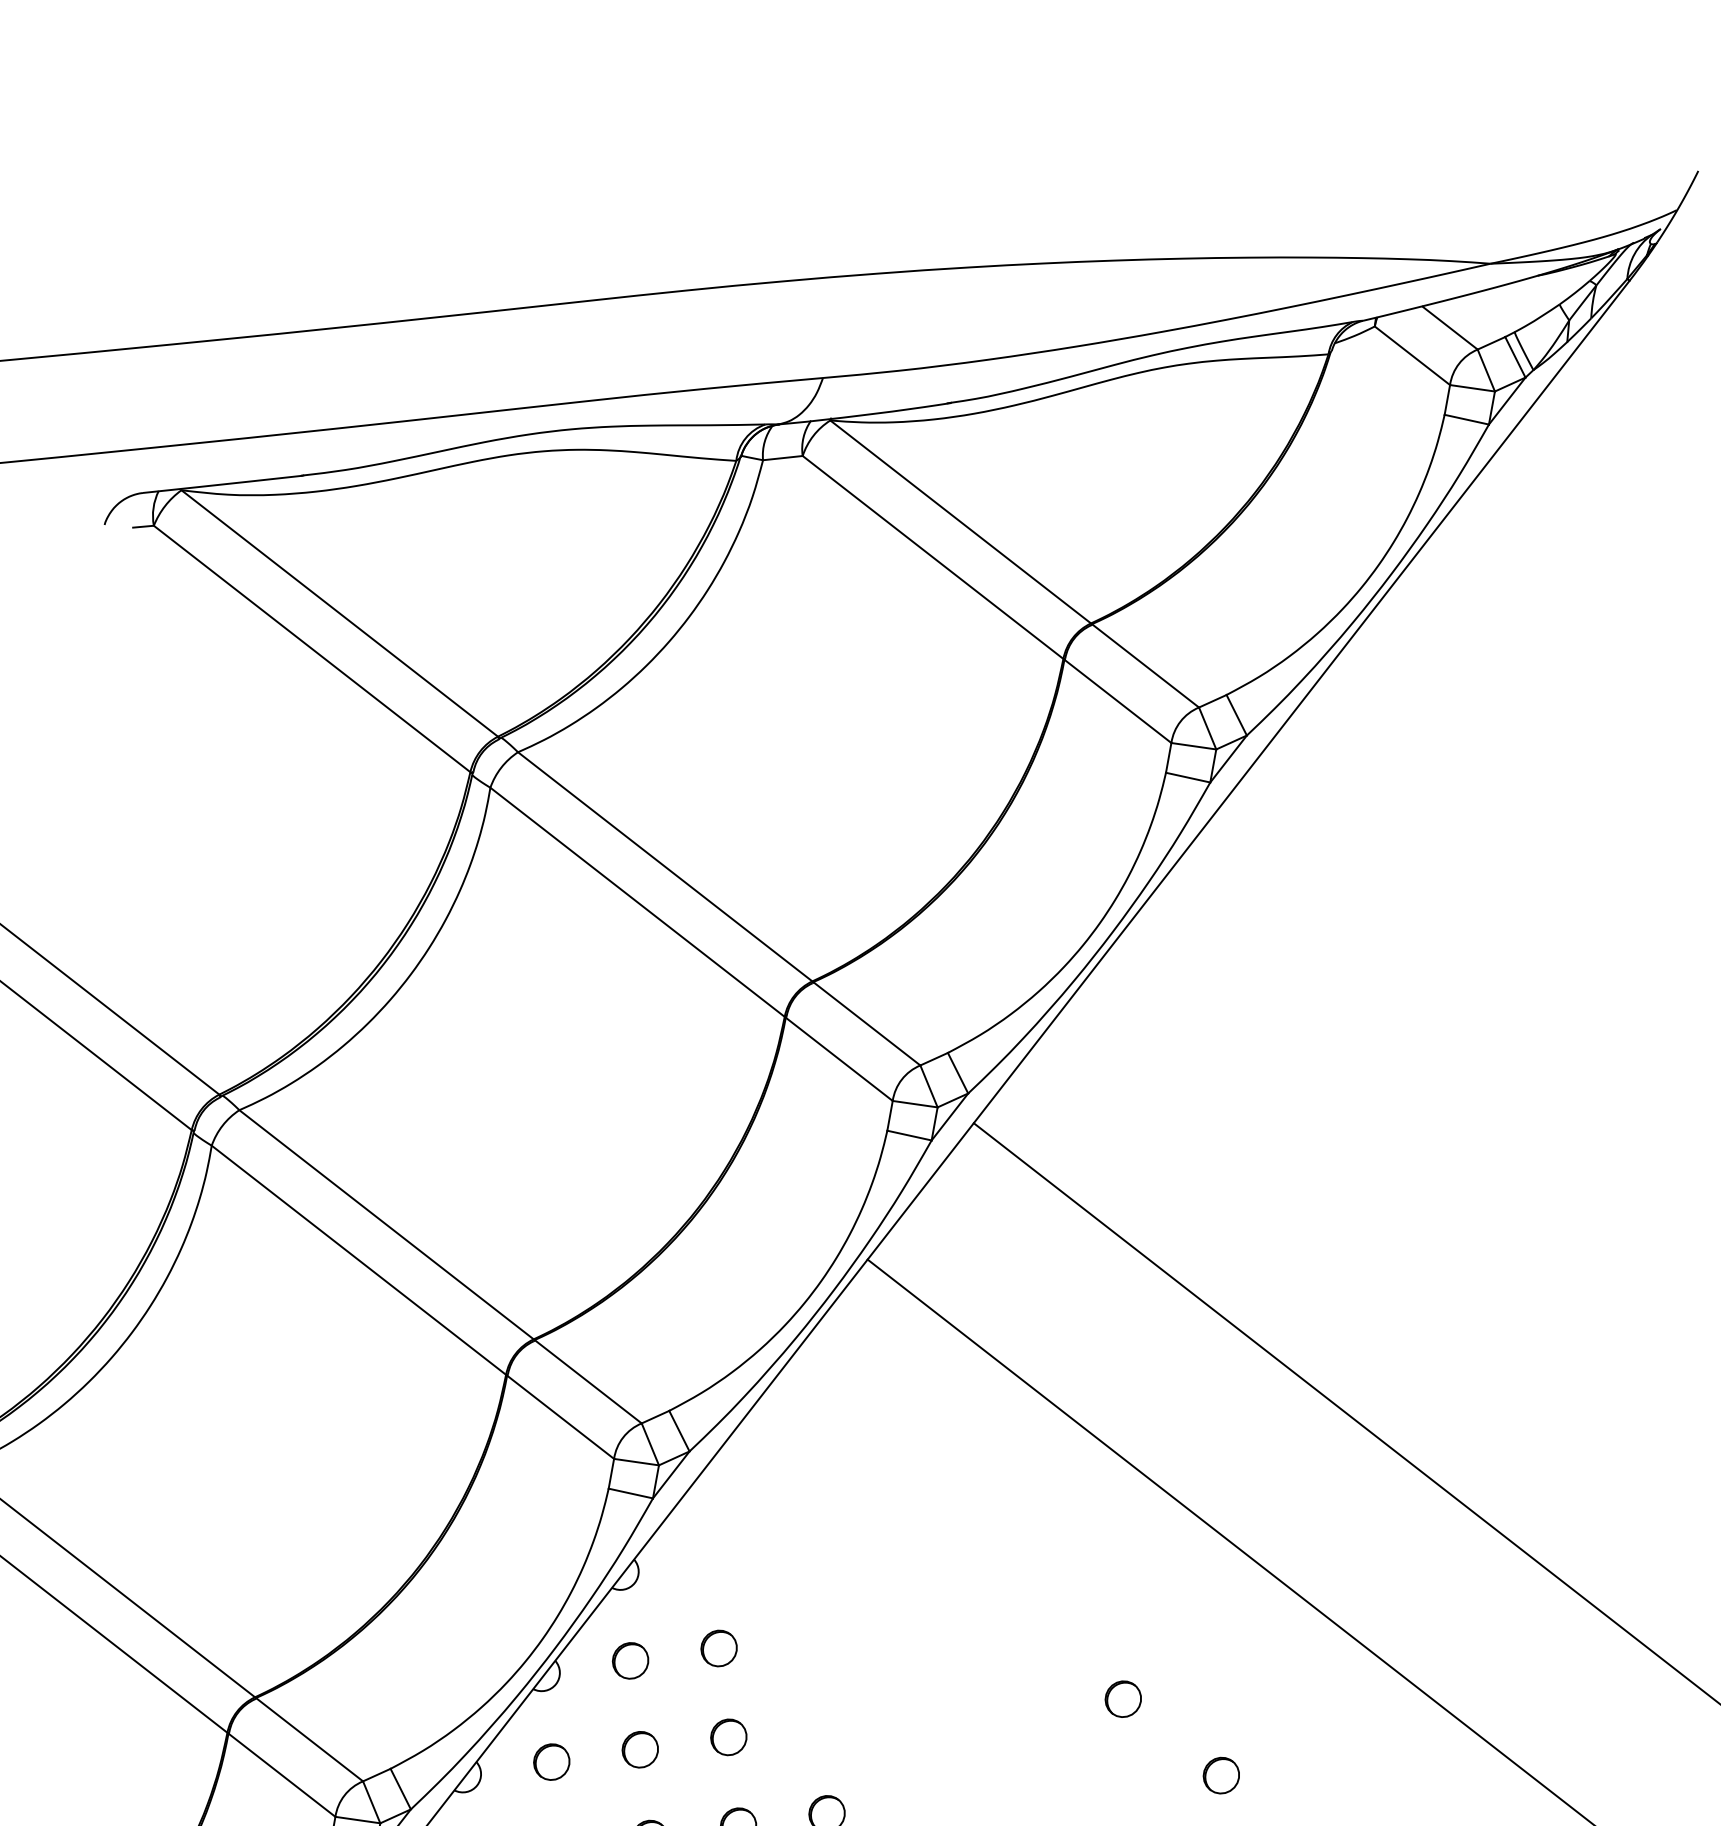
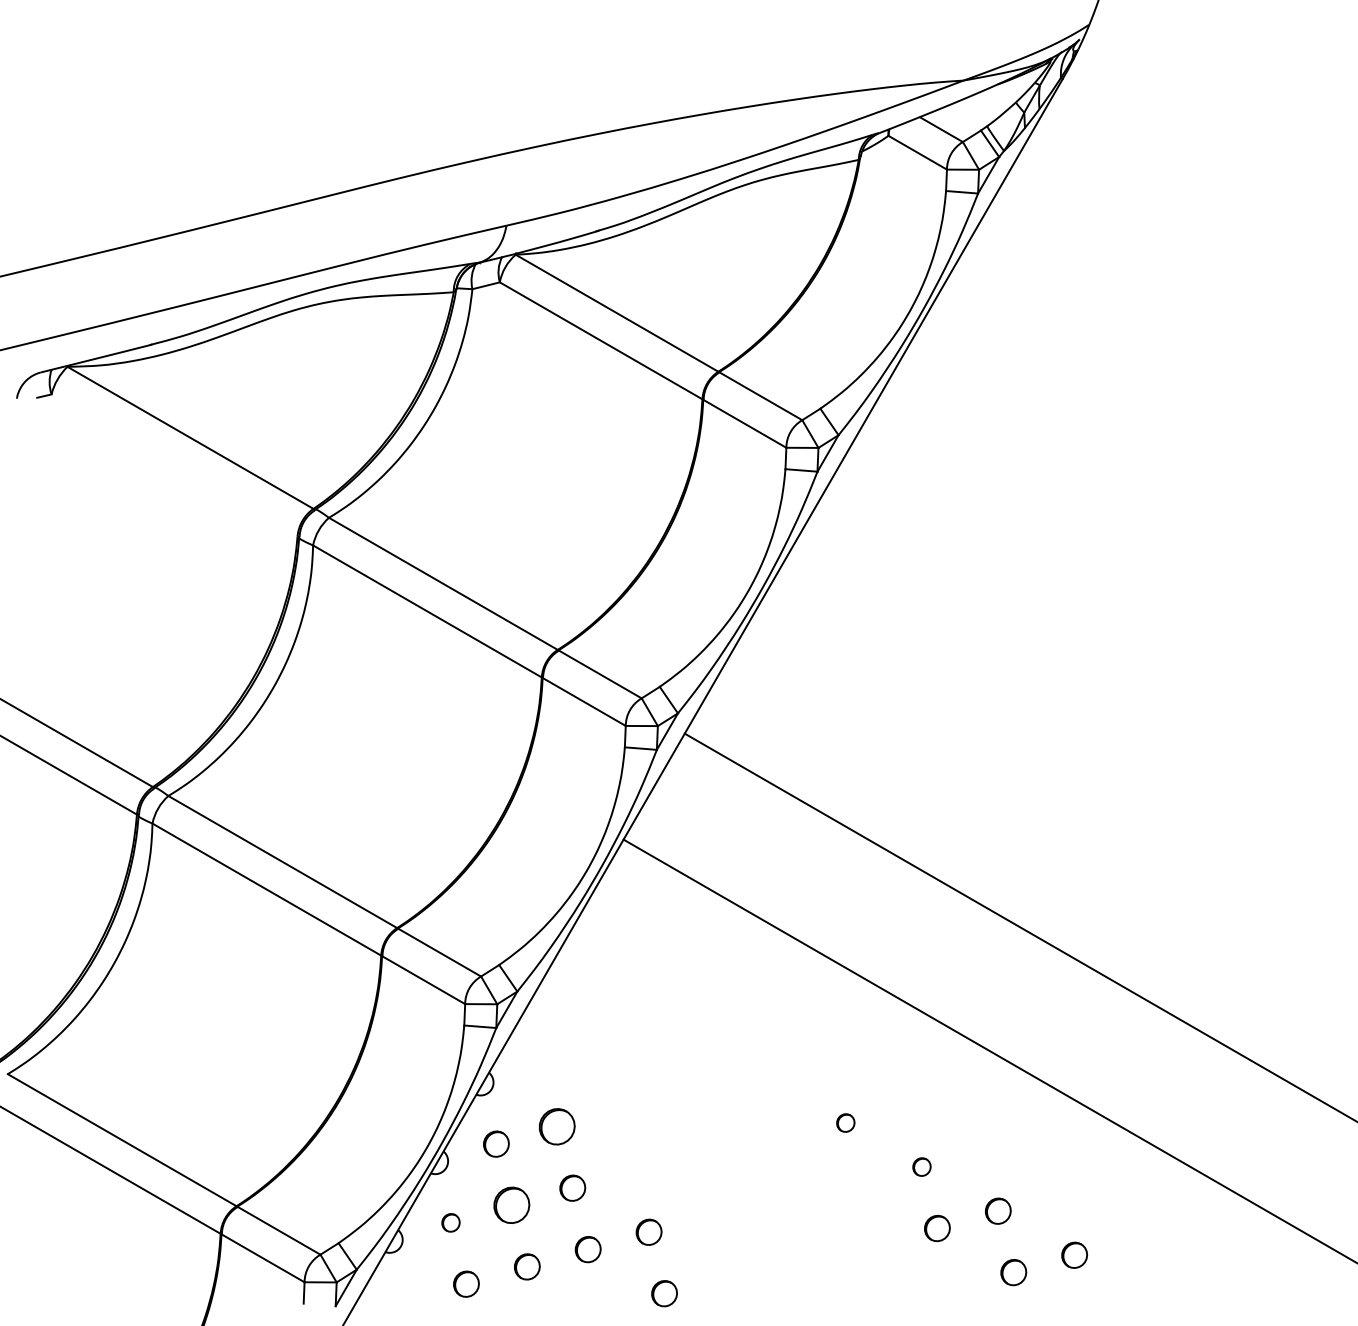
line: (312, 649) -> (174, 465), removed
part: (719, 1648) -> (557, 1126), size x1.4
part: (1123, 1698) -> (845, 1122), size x0.7
part: (639, 1749) -> (511, 1205), size x1.4
part: (551, 1761) -> (450, 1222), size x0.7
part: (1220, 1774) -> (921, 1166), size x0.7

